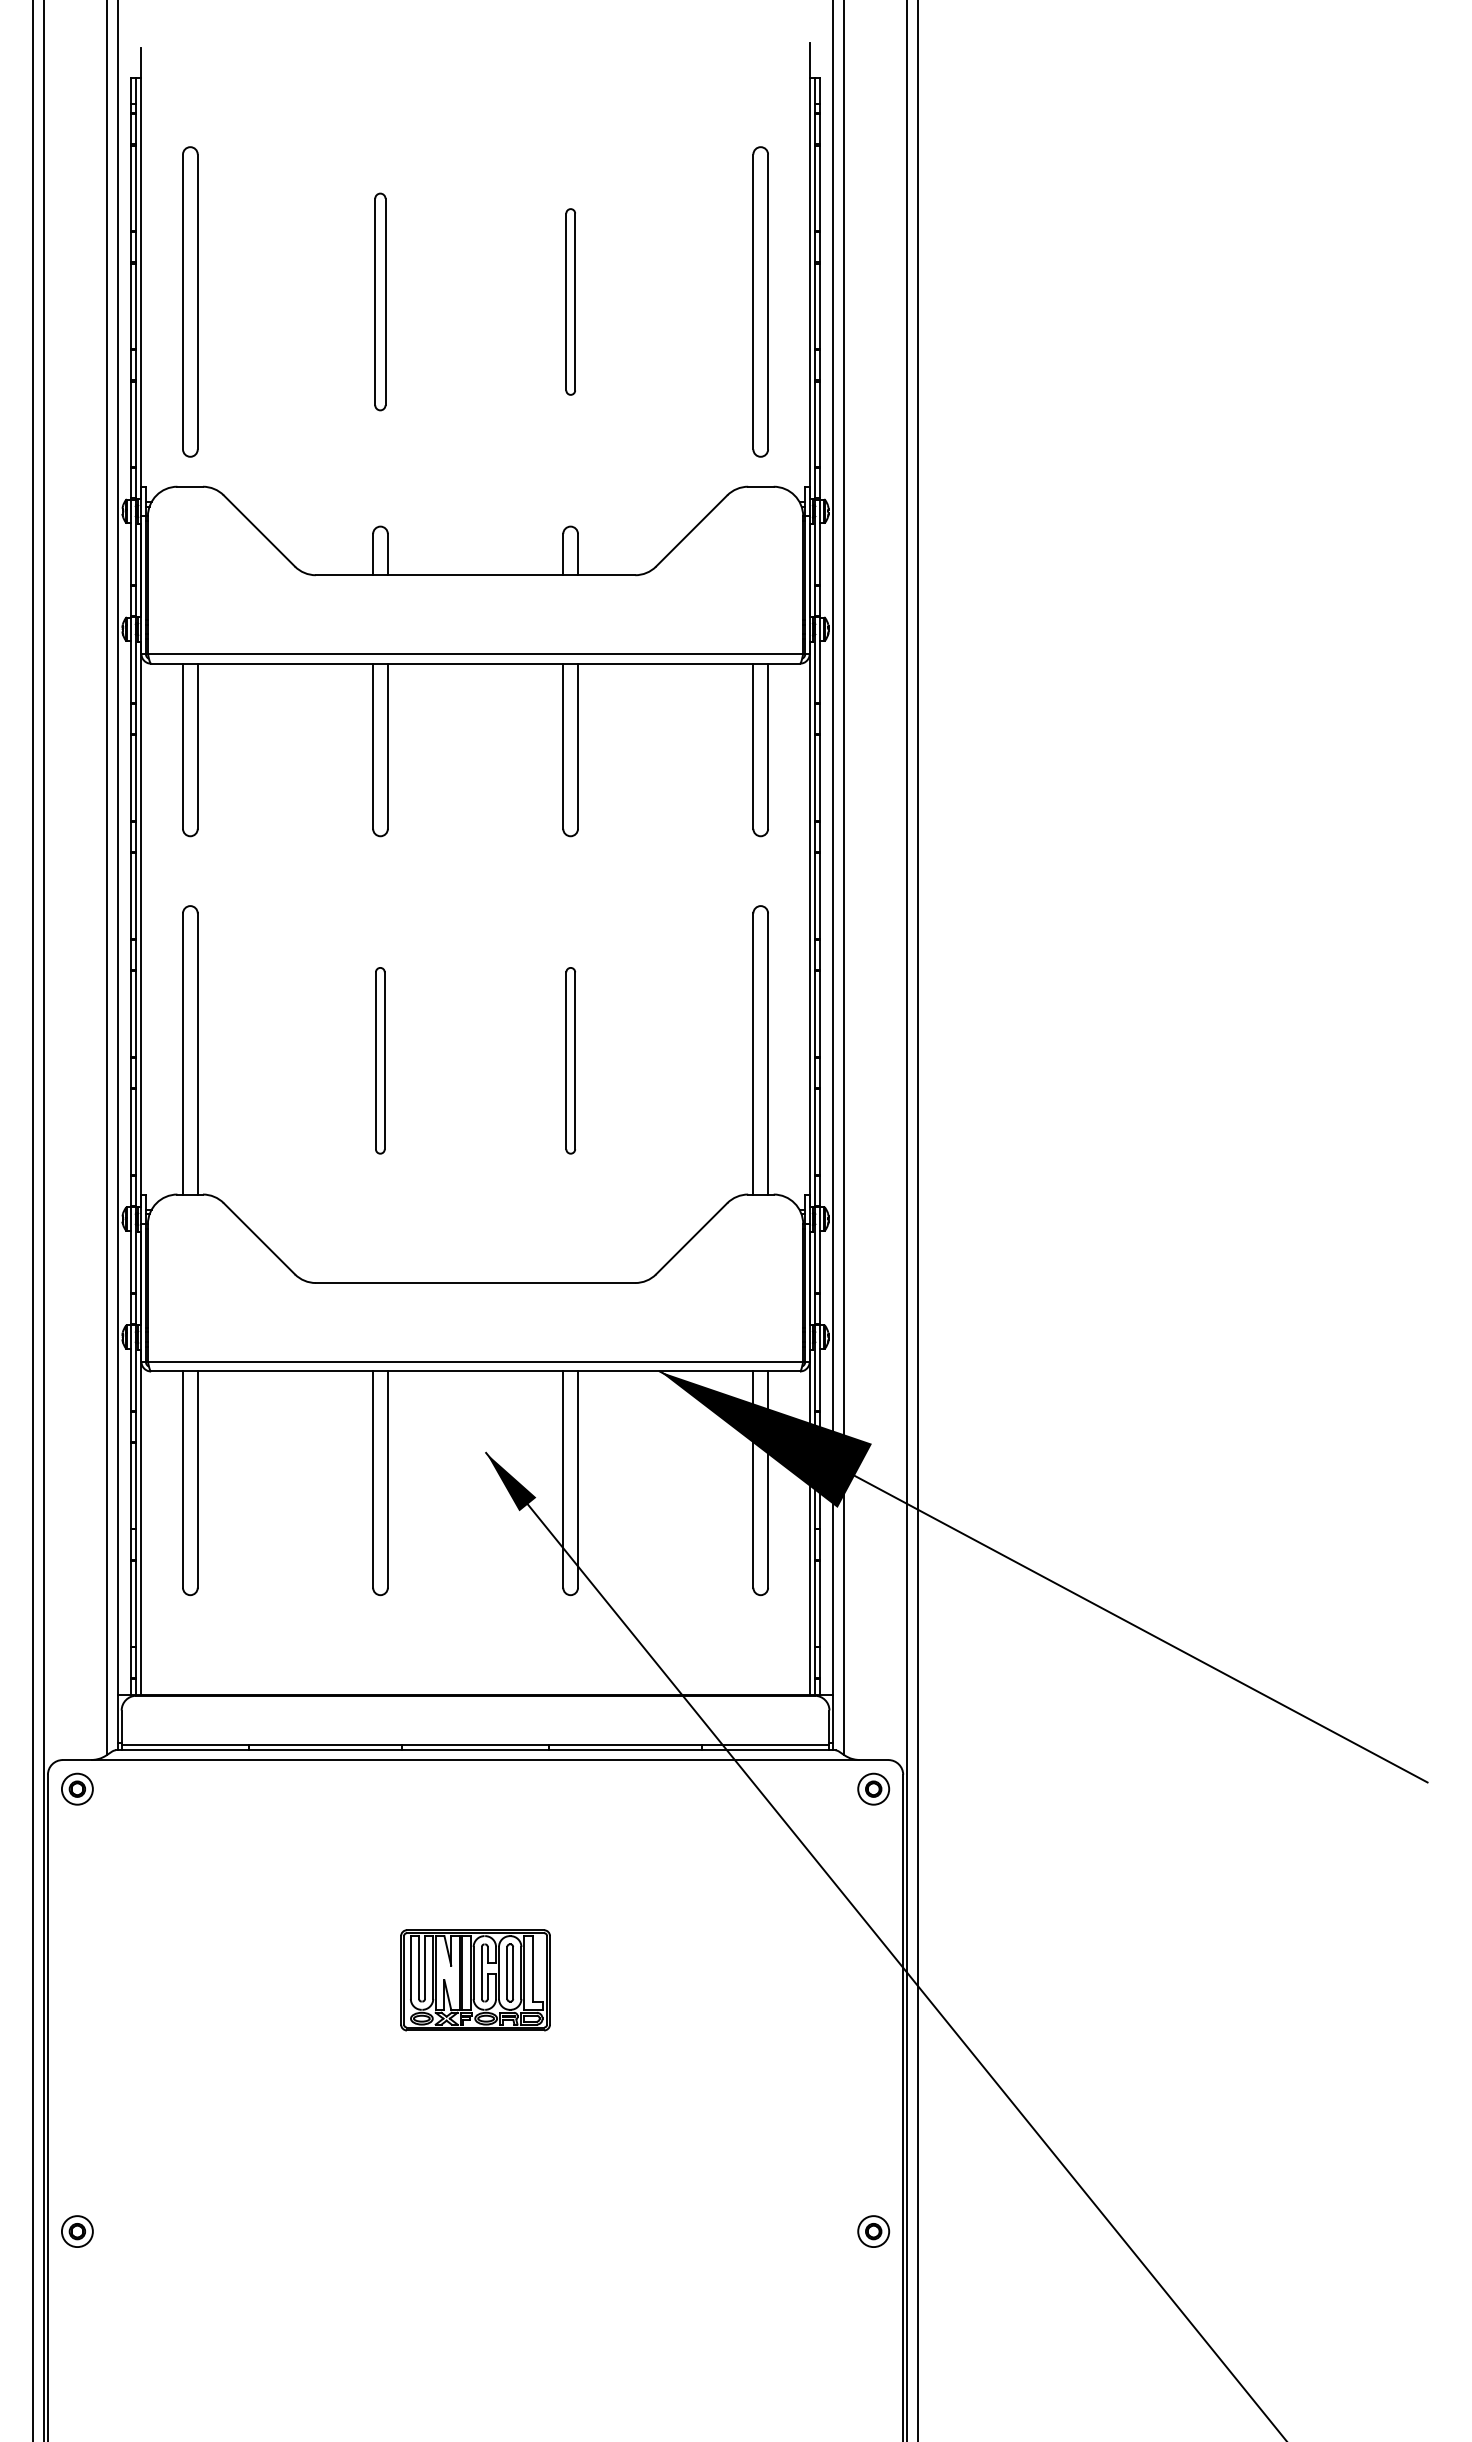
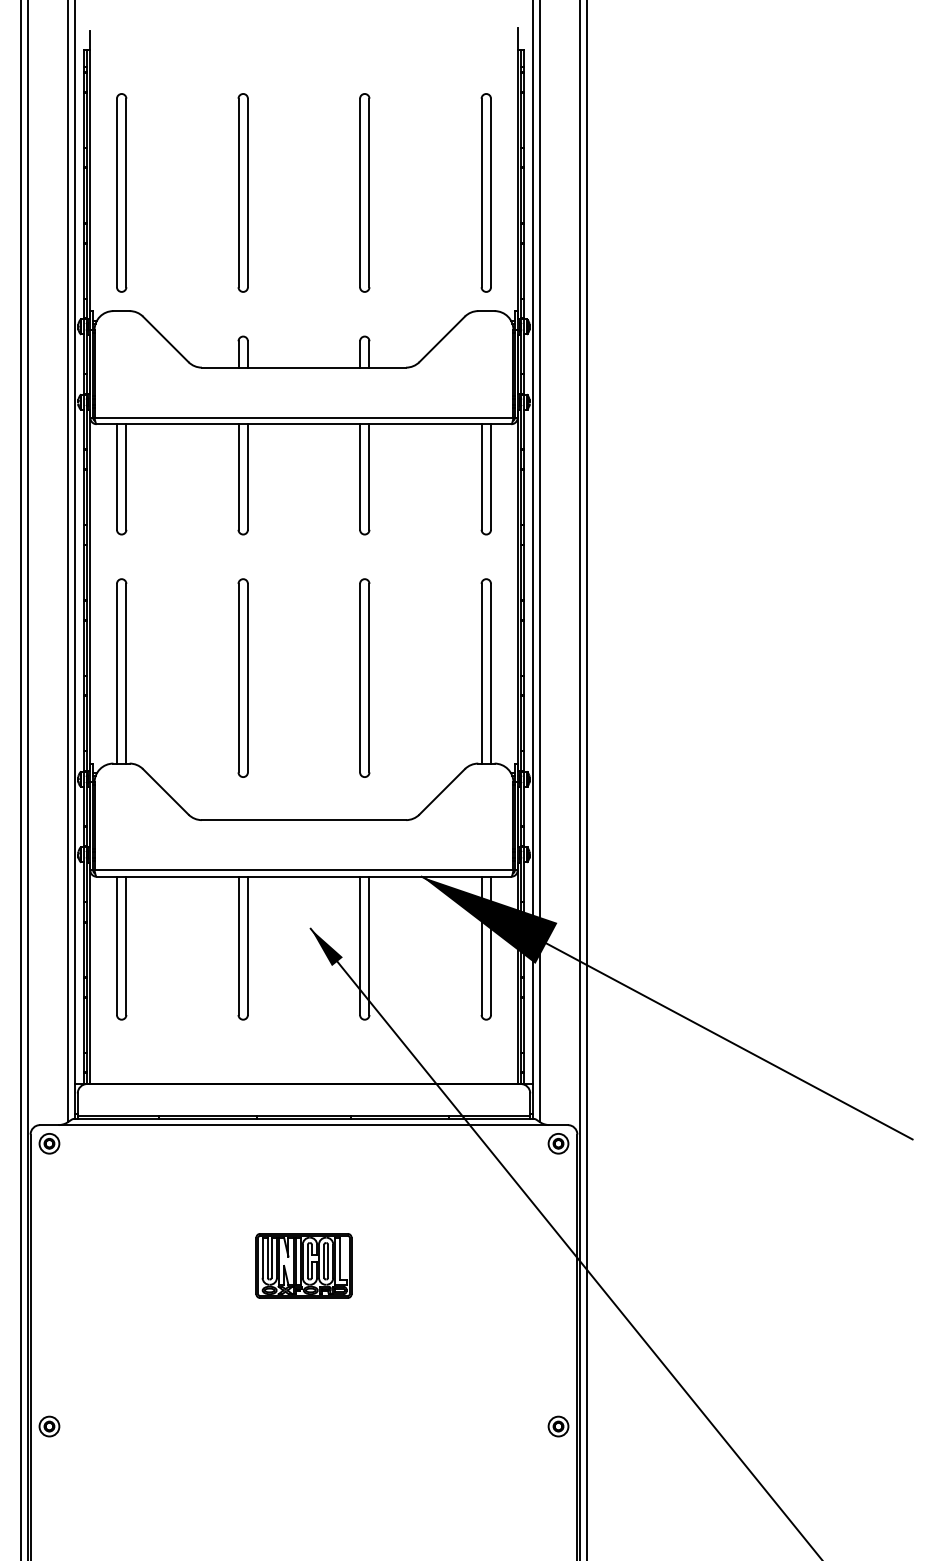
part: (379, 301) -> (242, 192), size x1.43
part: (570, 301) -> (364, 192), size x1.67
part: (379, 1059) -> (242, 677), size x1.67
part: (570, 1059) -> (364, 677), size x1.67

